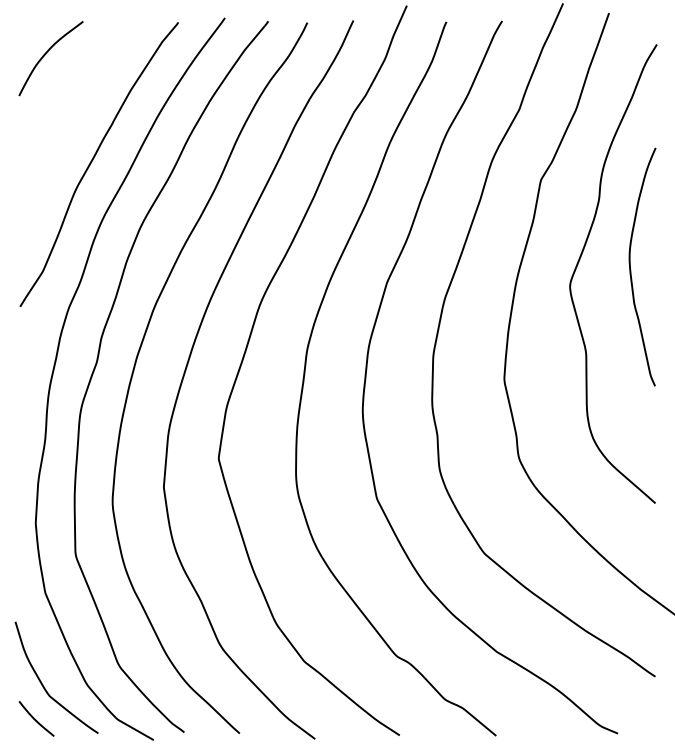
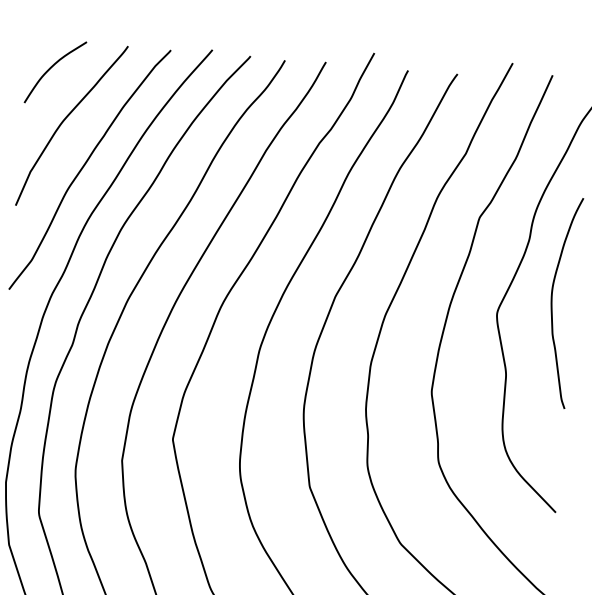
curve: (67, 110) -> (66, 119), added

